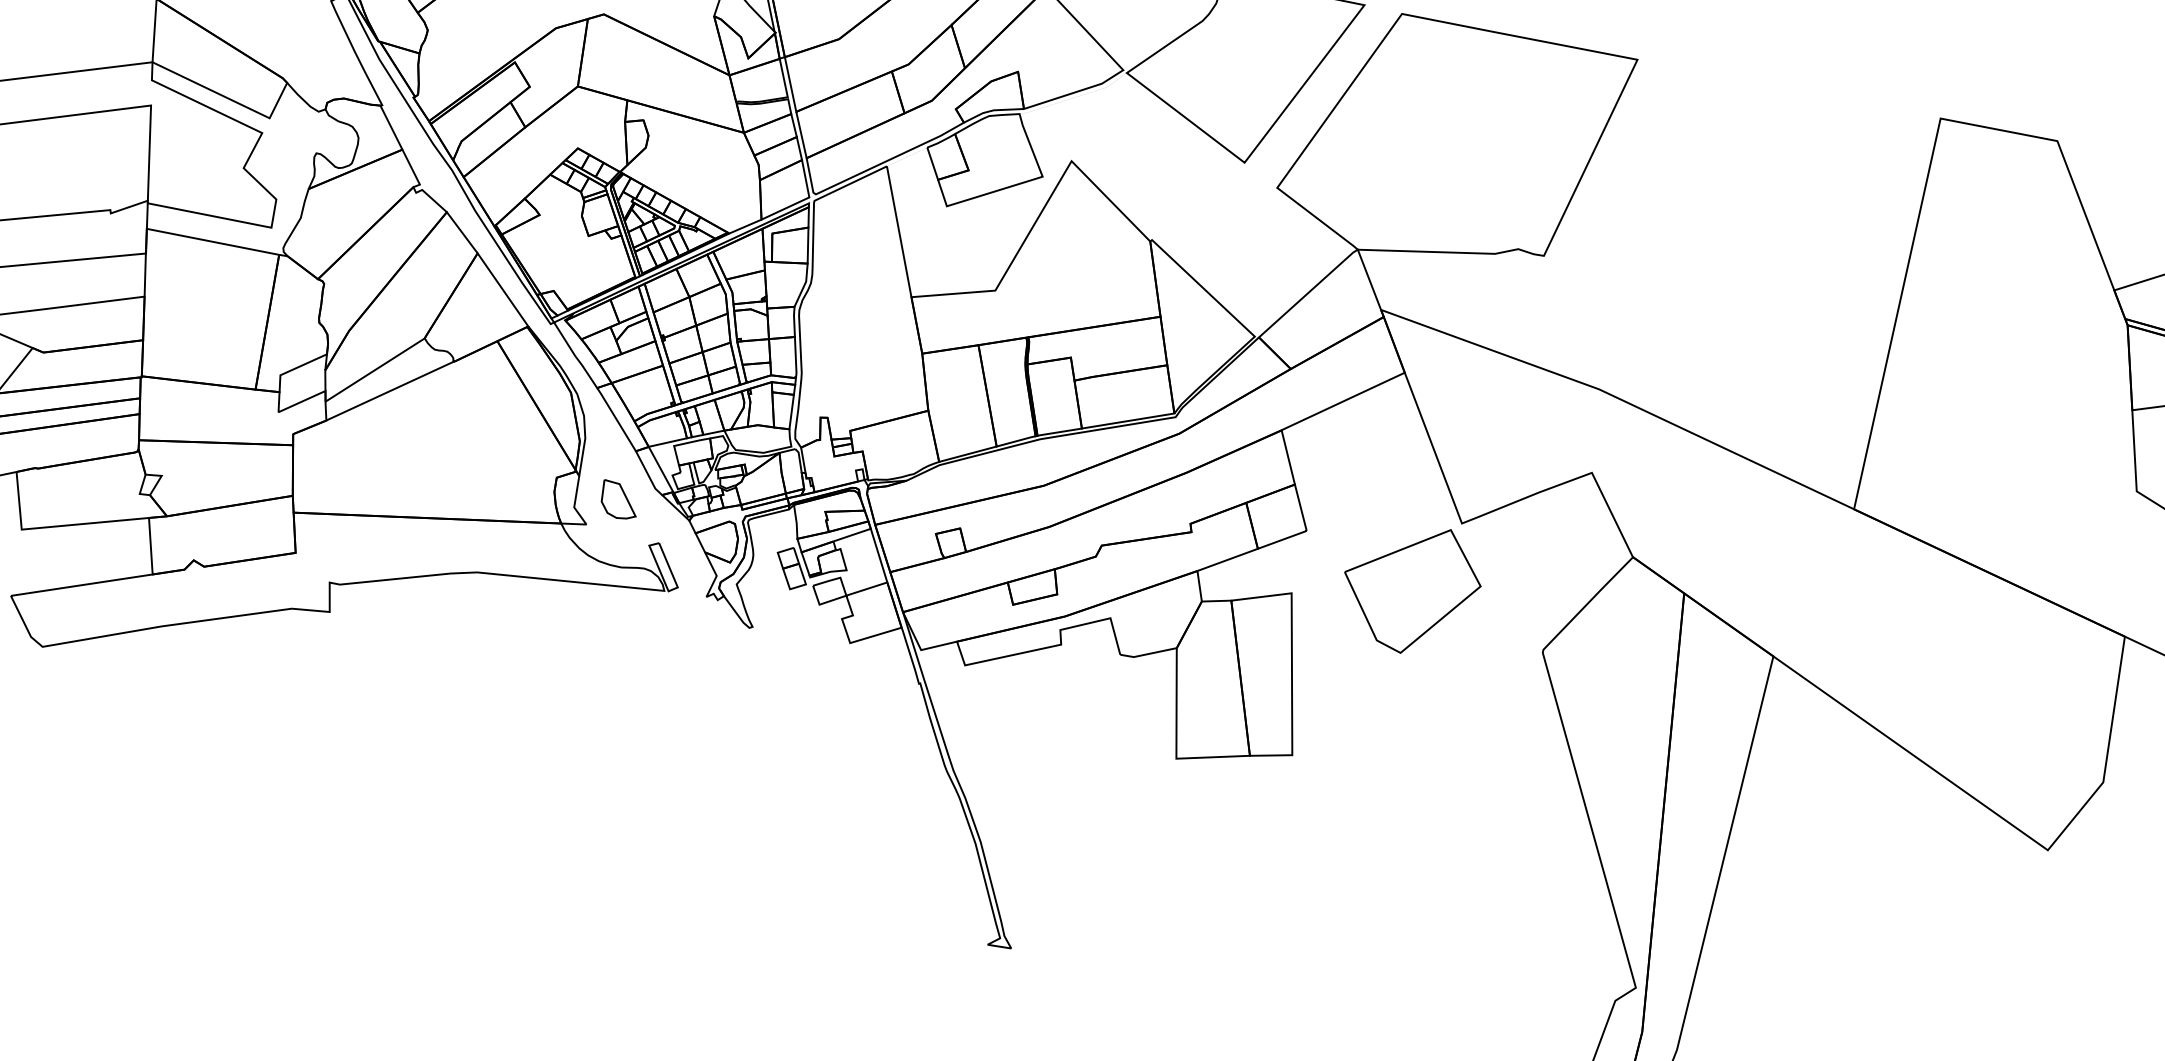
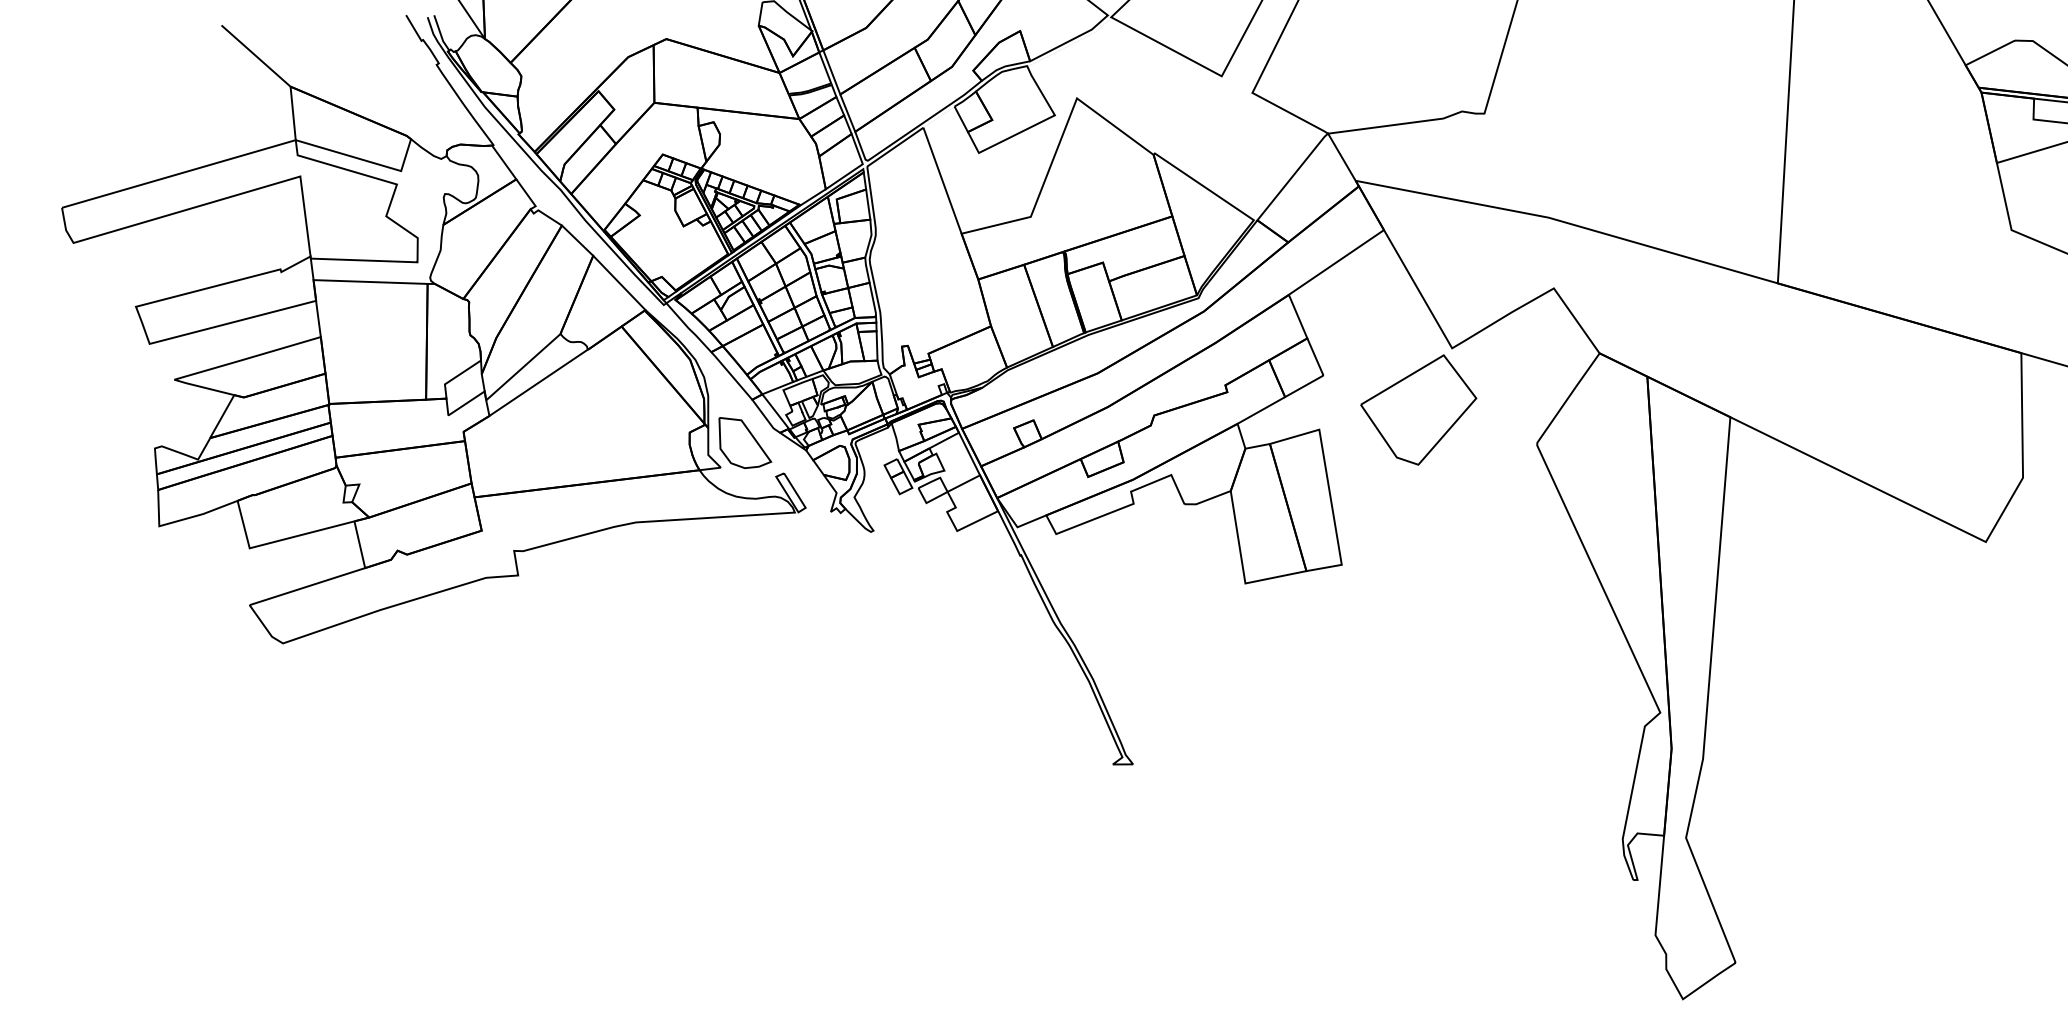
part: (619, 499) -> (745, 442), size x1.67

